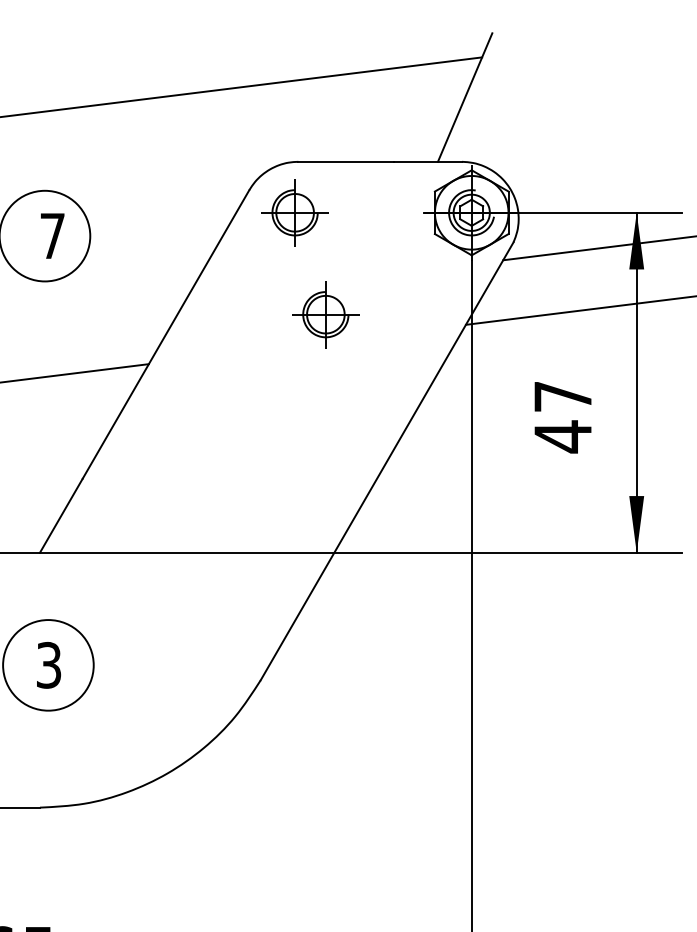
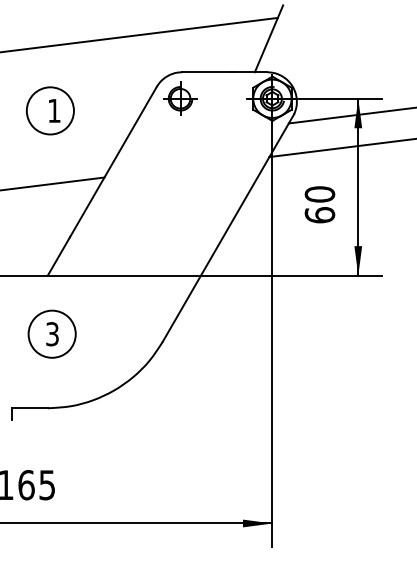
text: (52, 235) -> (54, 110), 7 -> 1
part: (325, 314) -> (196, 151), removed
text: (562, 415) -> (319, 204), 47 -> 60

